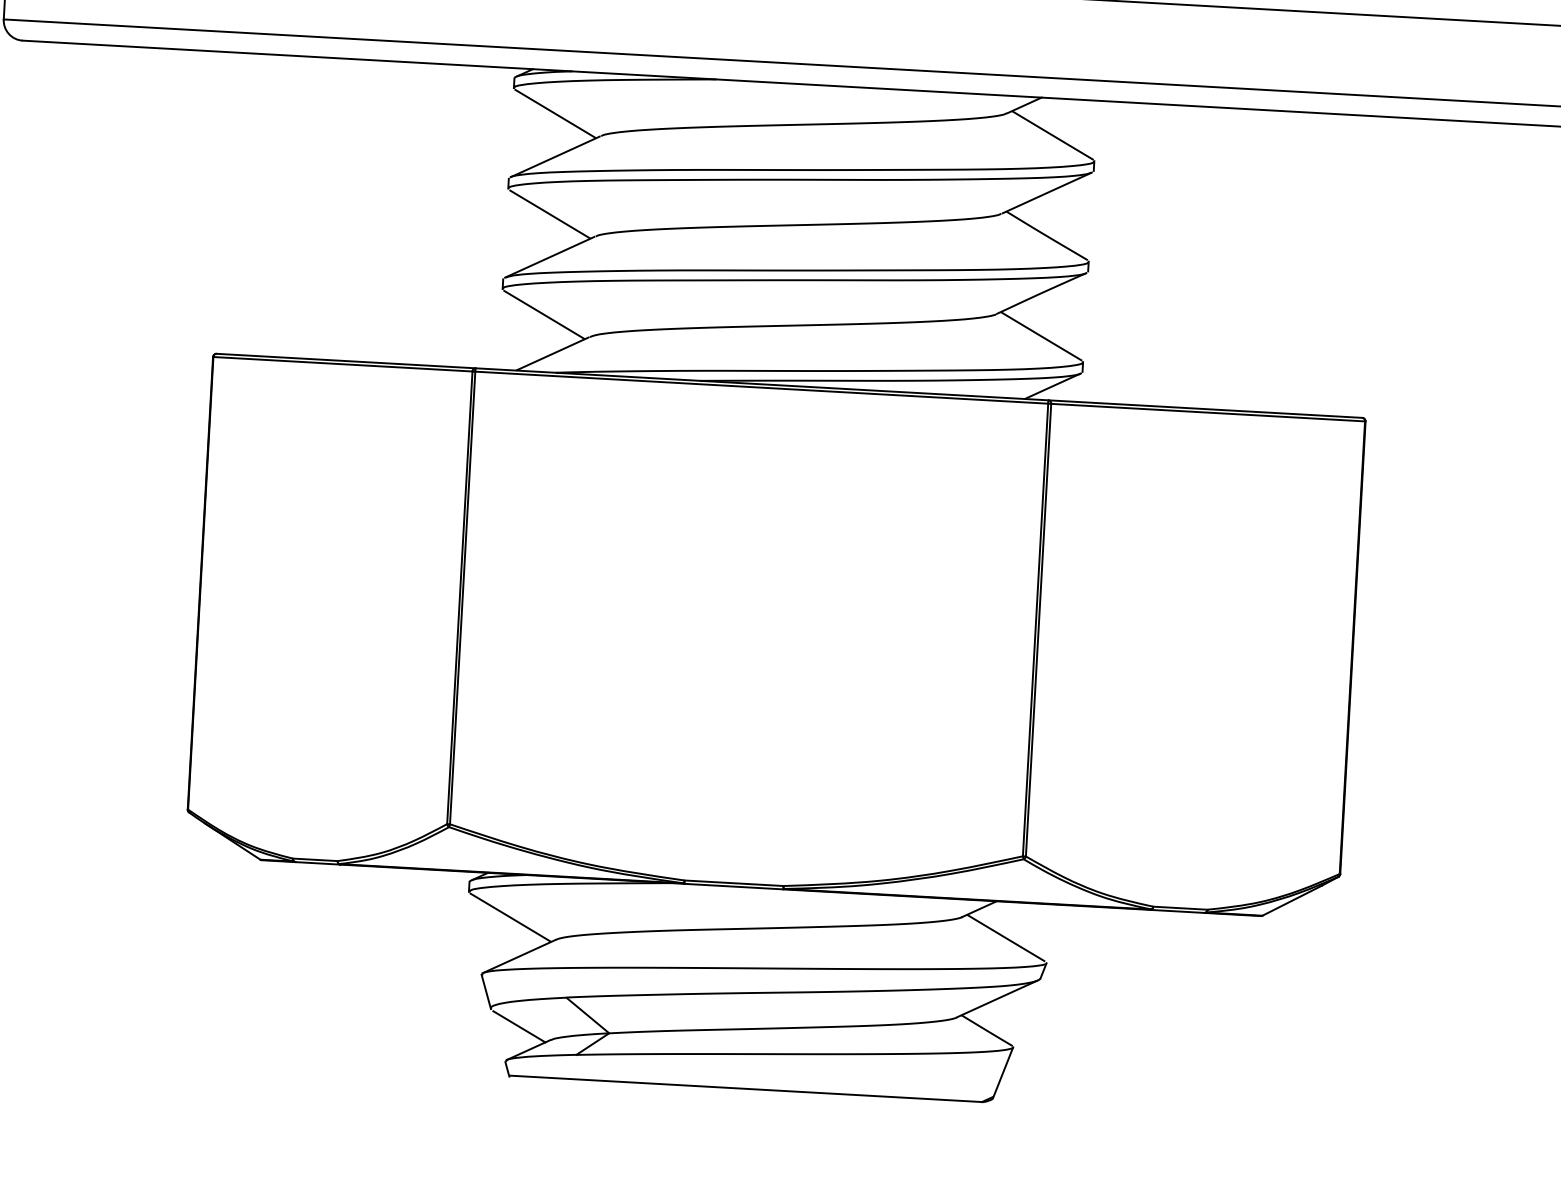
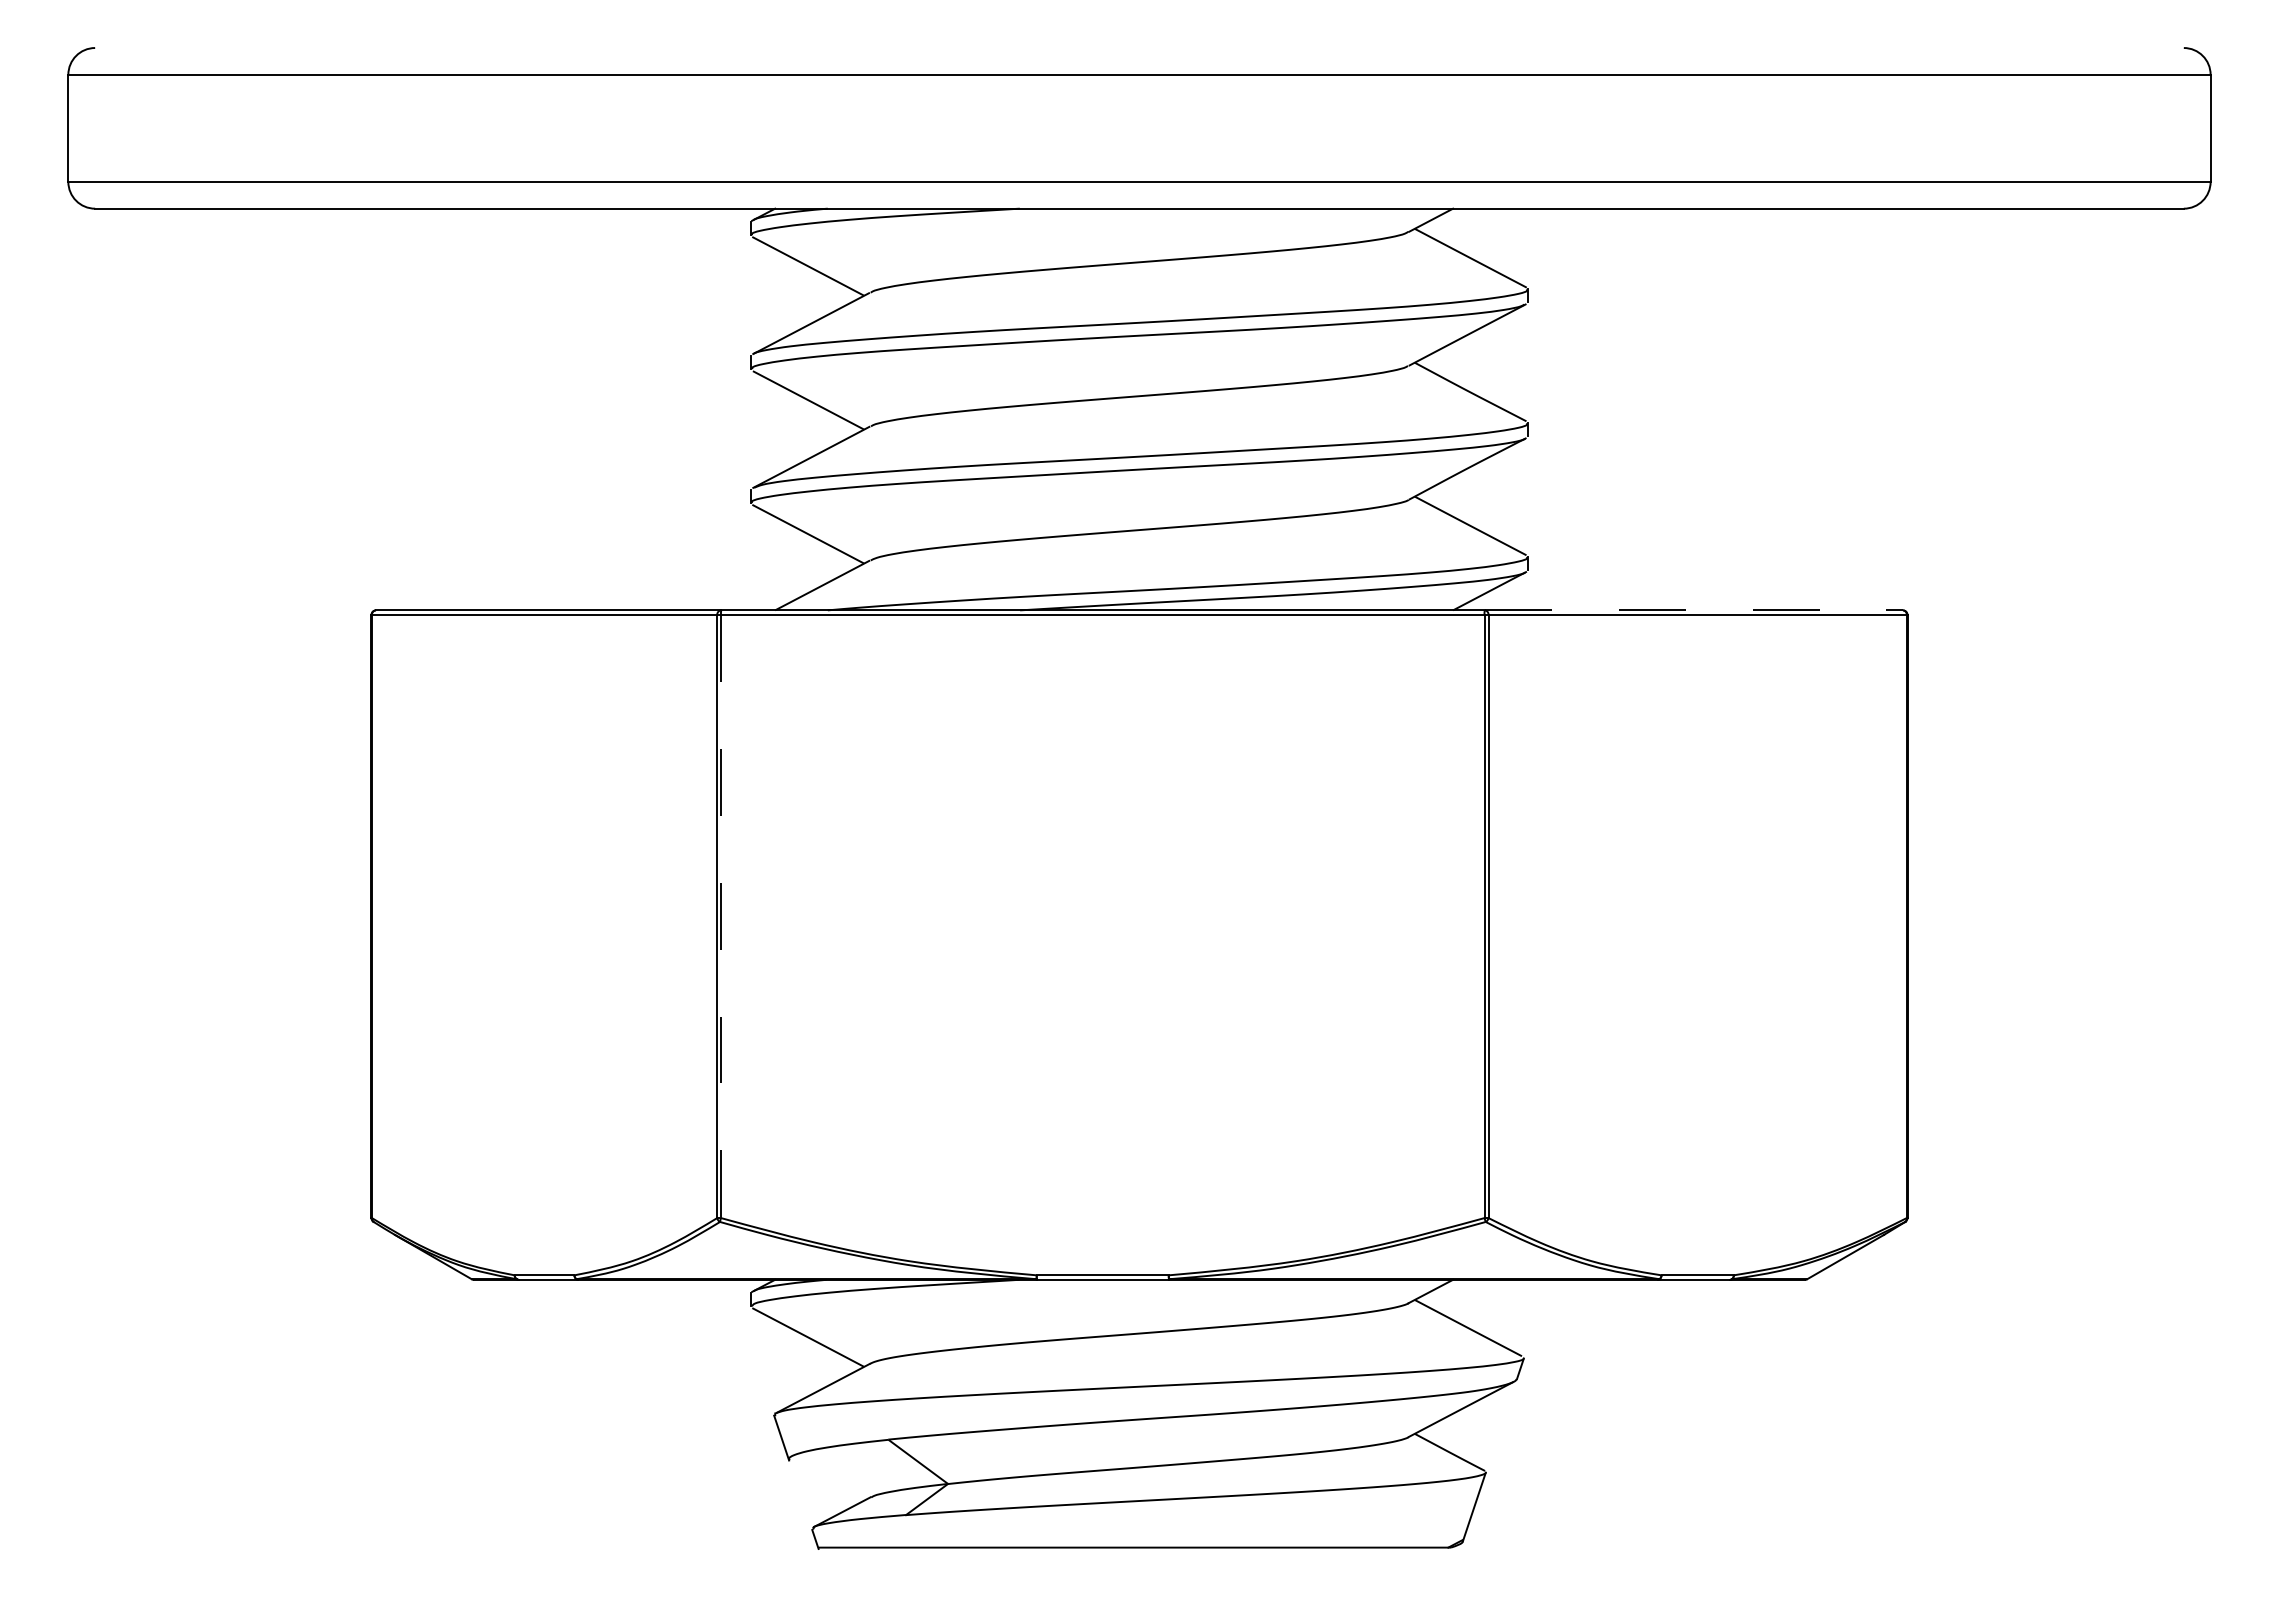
line: (1205, 409) -> (1694, 610), solid -> dashed
line: (463, 598) -> (721, 916), solid -> dashed
line: (518, 1026) -> (827, 1481), removed

